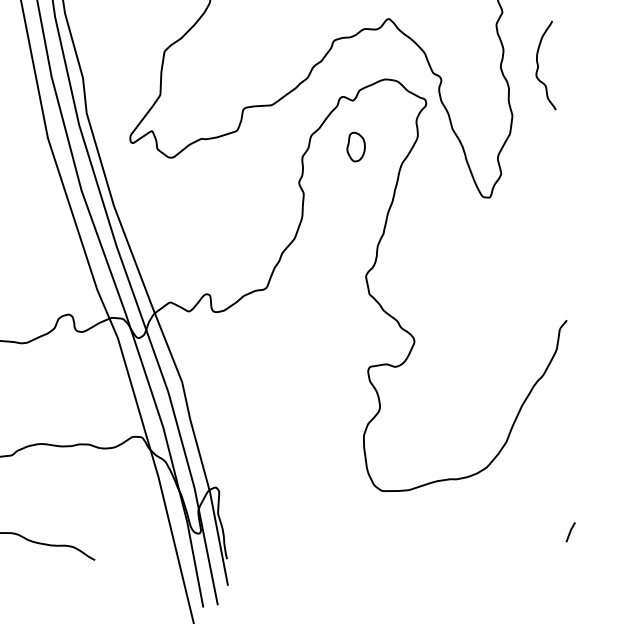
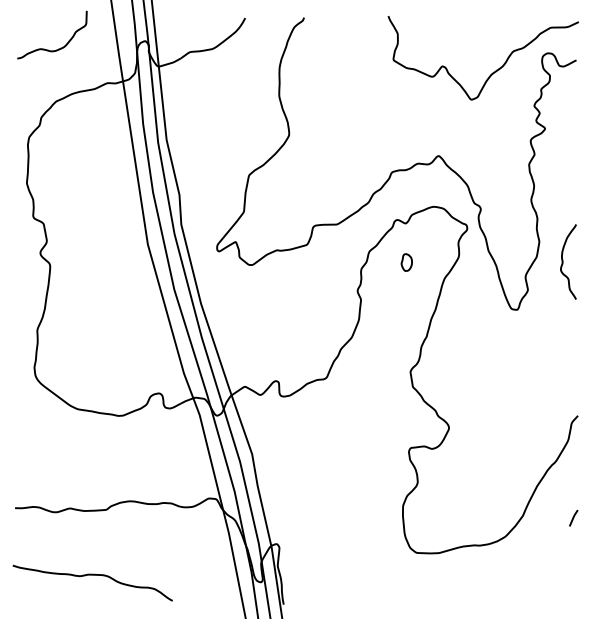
curve: (539, 65) -> (563, 261), moved
part: (355, 146) -> (406, 262), size x0.7
line: (570, 531) -> (573, 517), moved

